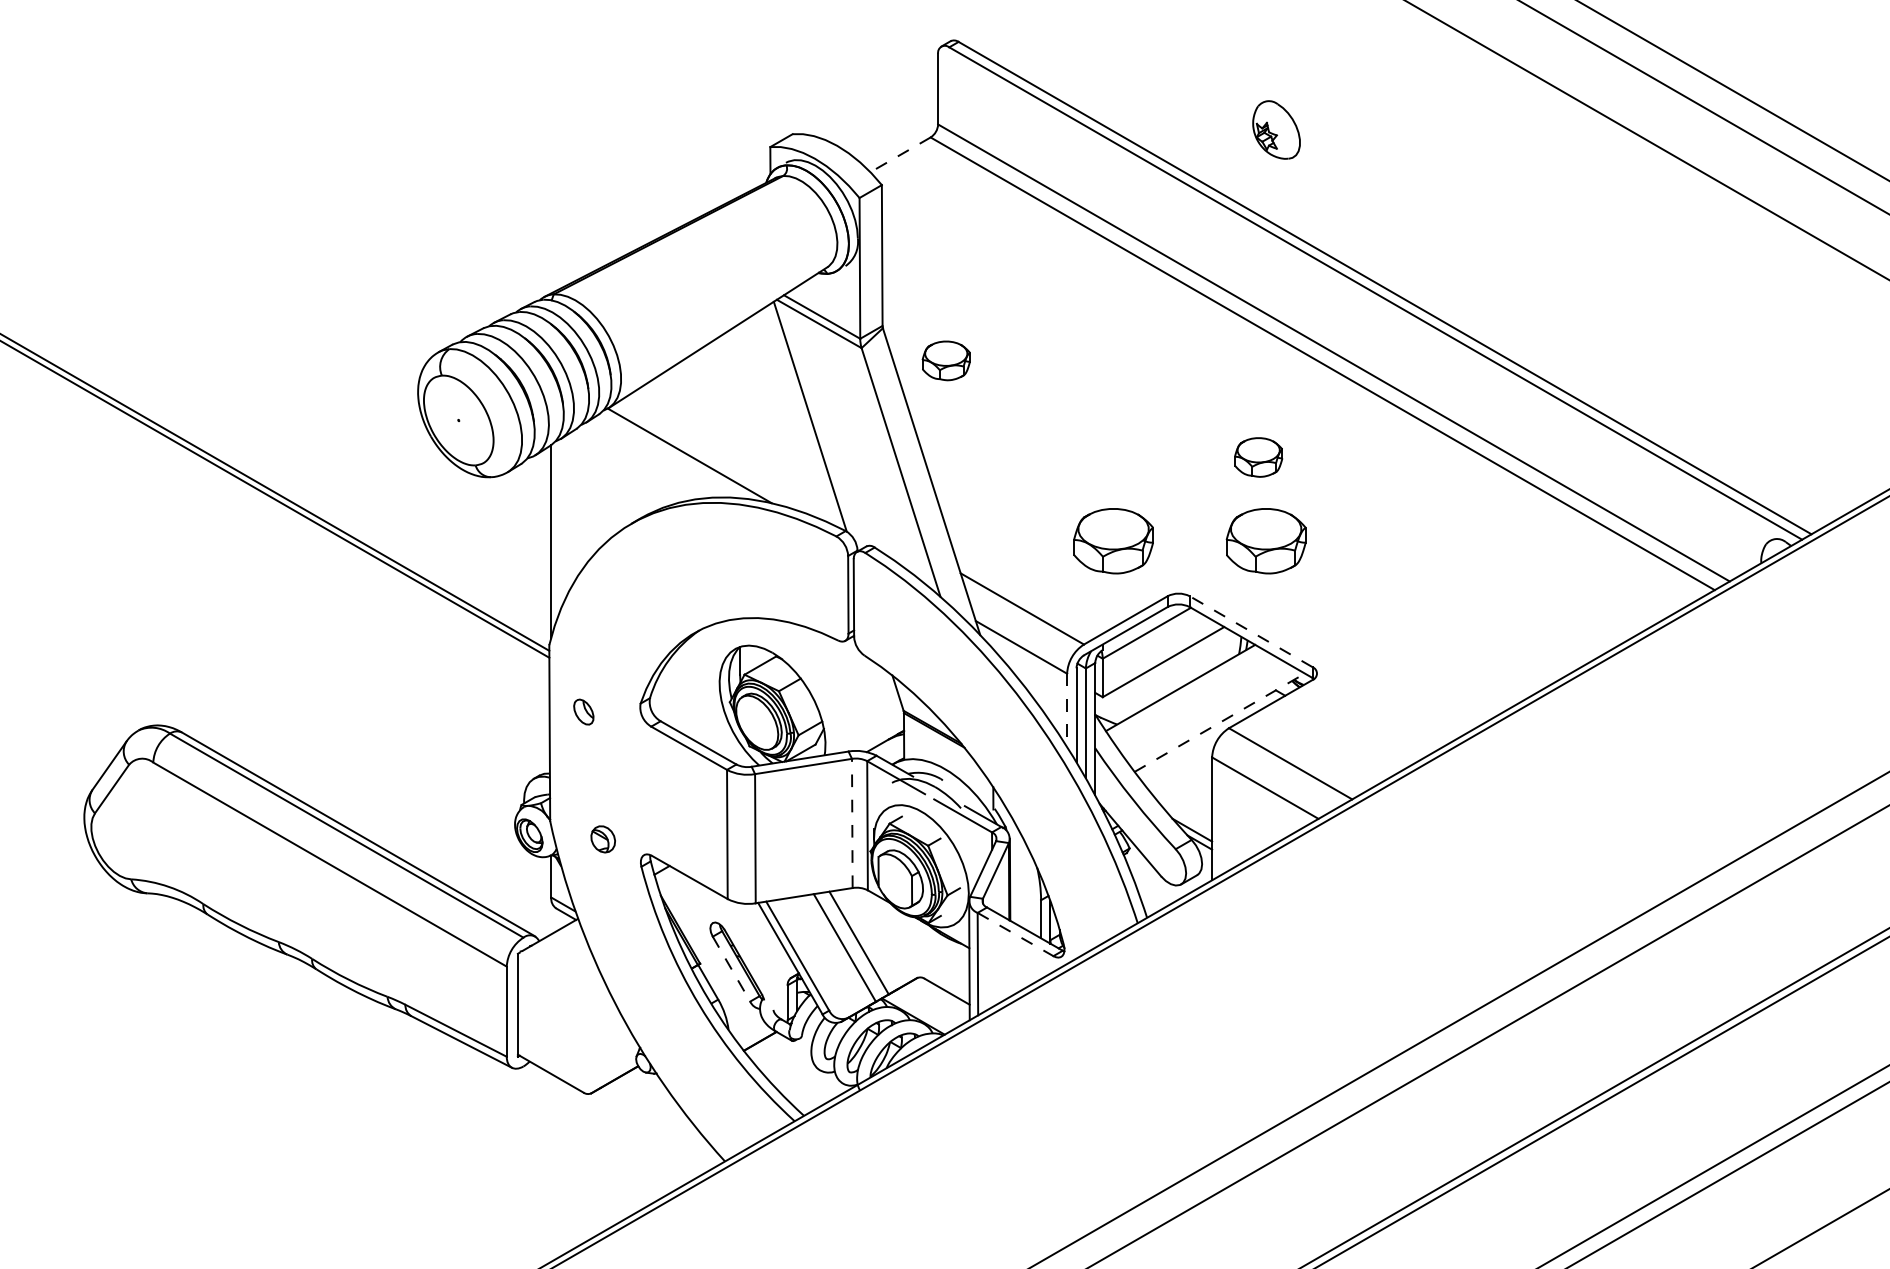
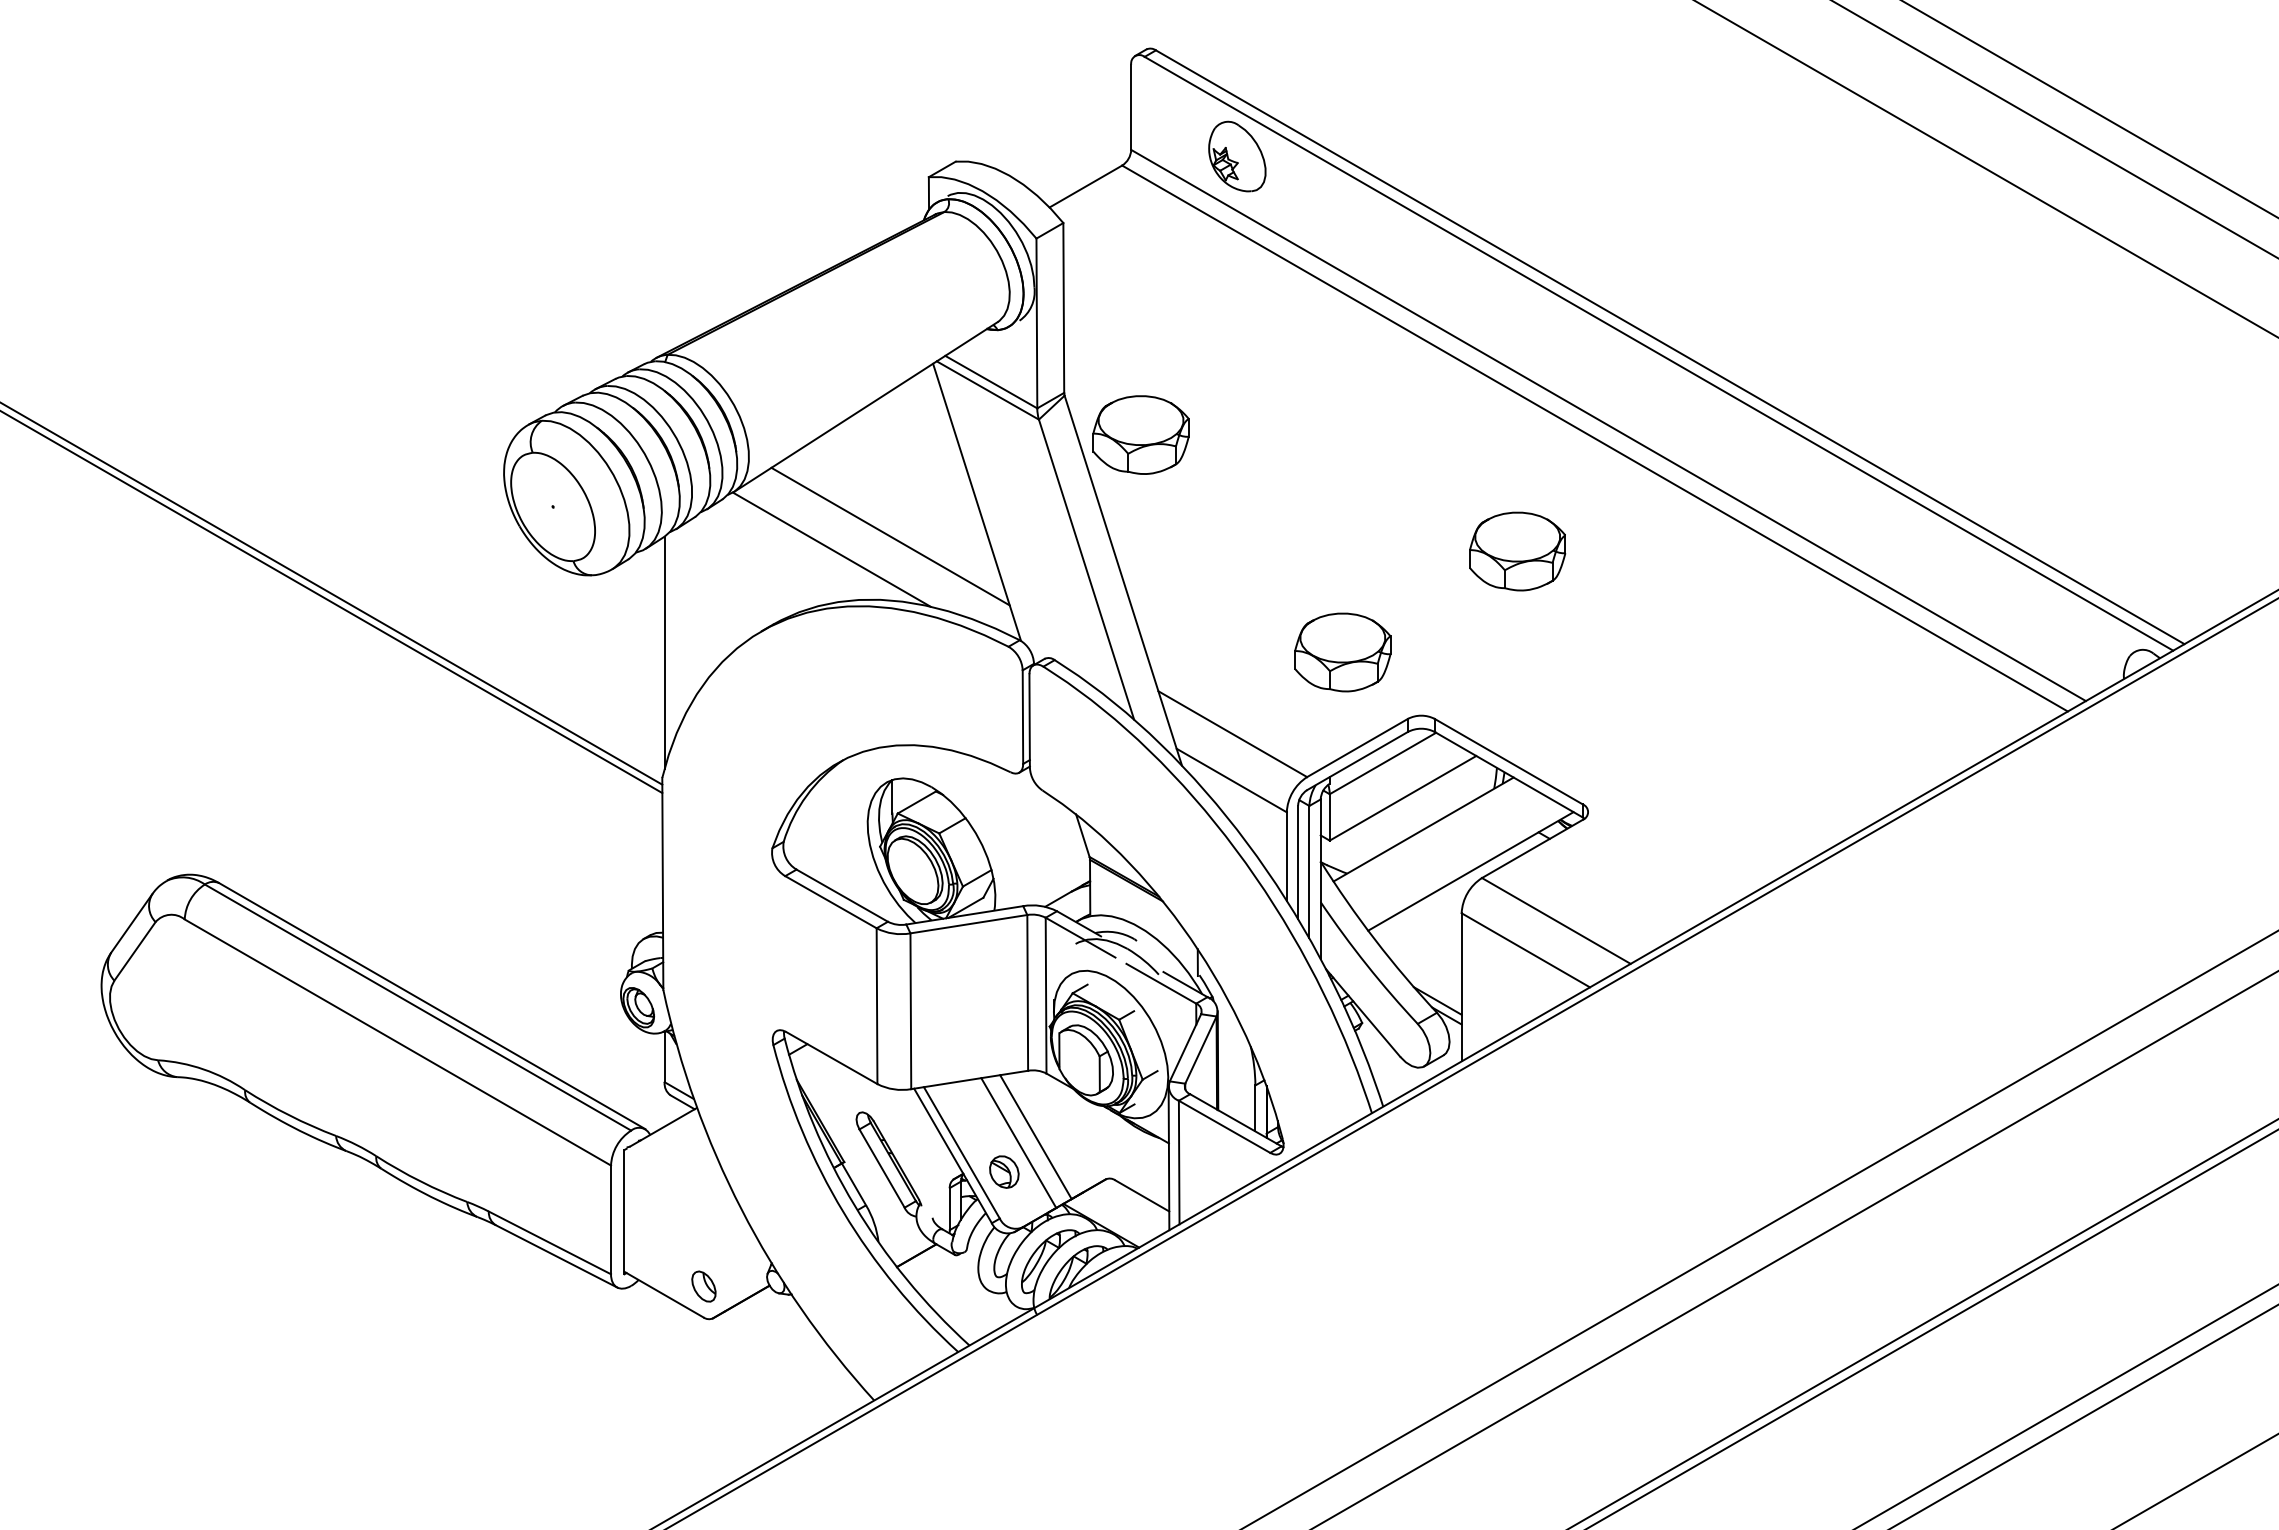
part: (1276, 129) -> (1237, 156), moved
line: (900, 154) -> (1085, 186), dashed -> solid
part: (945, 360) -> (1140, 434), size x1.67
line: (738, 445) -> (890, 536), added
part: (1258, 457) -> (1517, 551), size x1.67
part: (1265, 541) -> (1526, 652), removed
line: (1250, 631) -> (1508, 761), dashed -> solid
line: (1066, 710) -> (1286, 856), dashed -> solid
part: (583, 712) -> (703, 1286), moved
line: (1219, 722) -> (1470, 871), dashed -> solid
line: (852, 823) -> (1027, 992), dashed -> solid
part: (603, 838) -> (1004, 1171), moved
line: (1015, 934) -> (1224, 1126), dashed -> solid
line: (731, 969) -> (882, 1168), dashed -> solid

